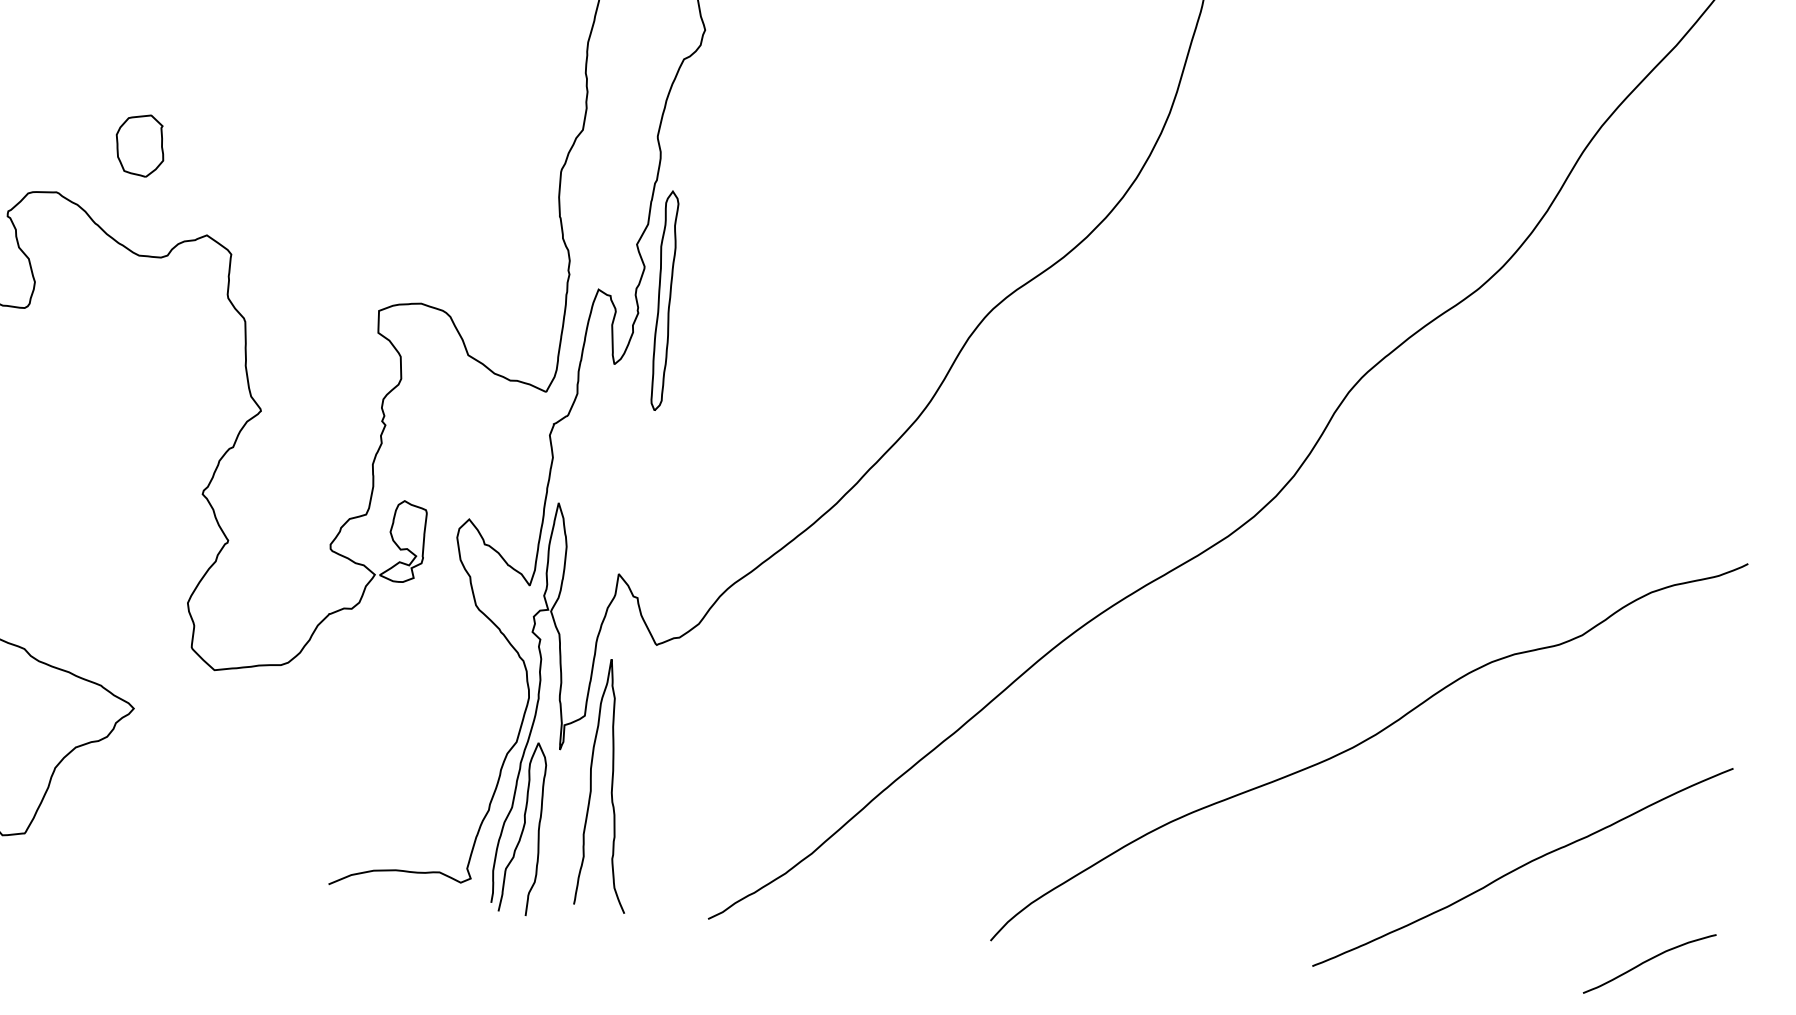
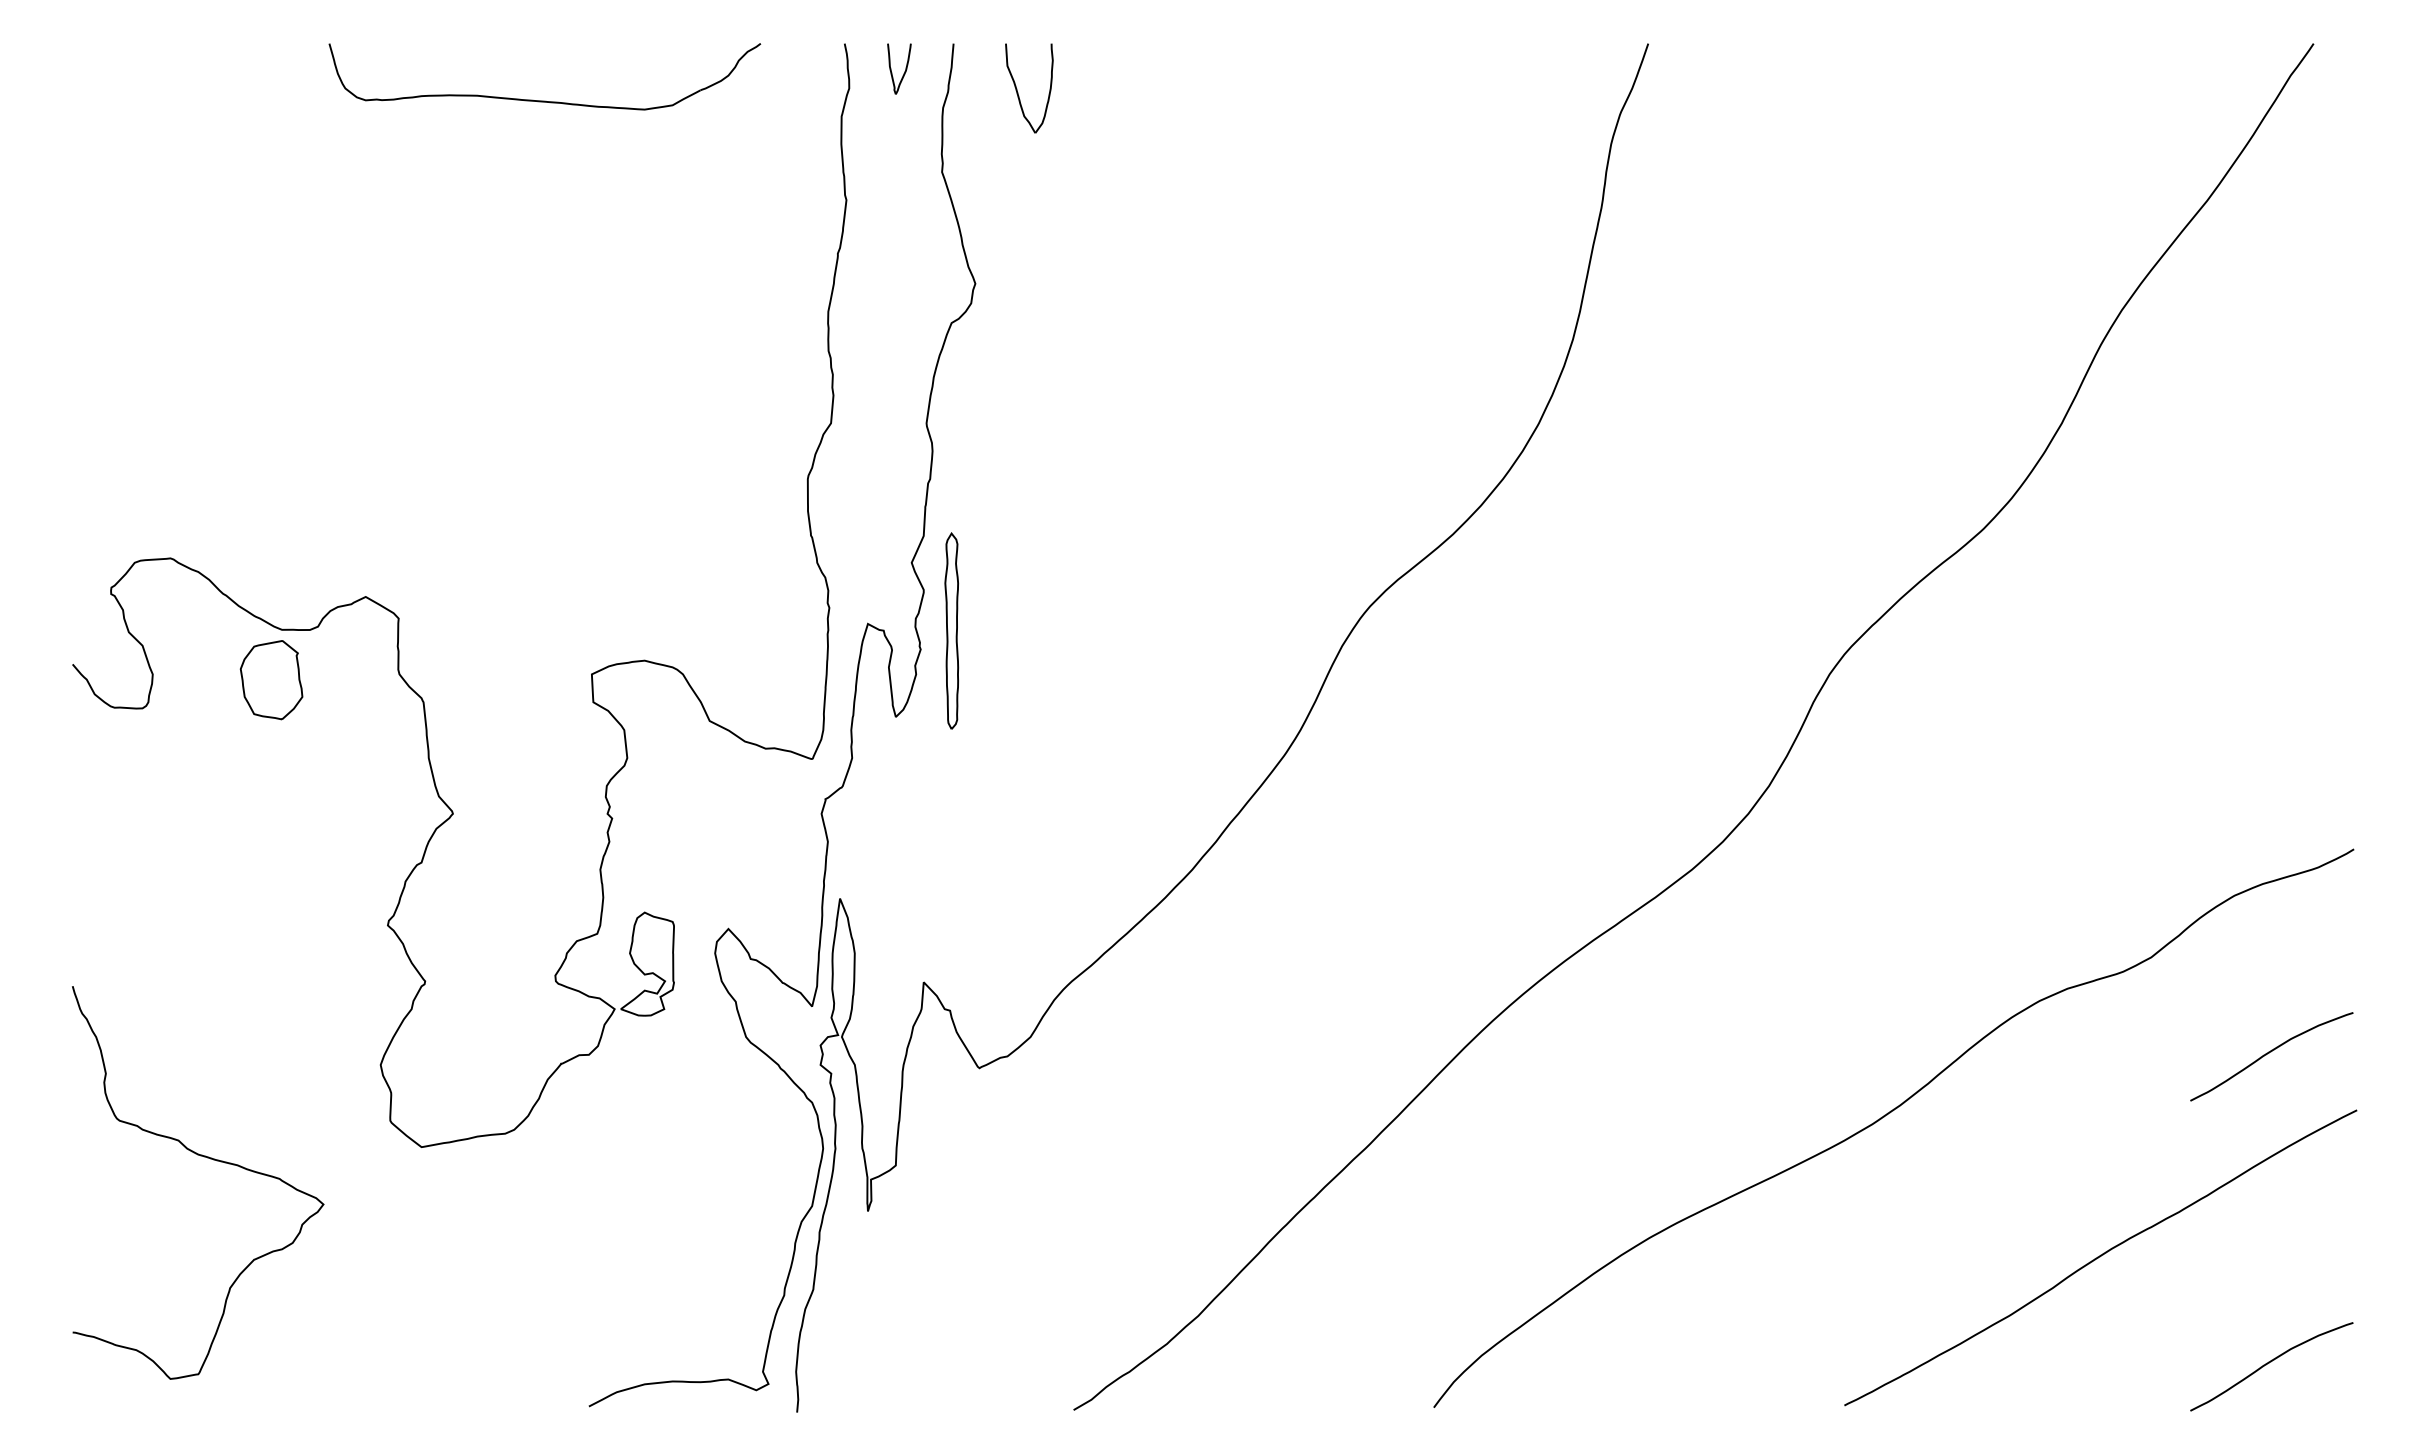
part: (140, 145) -> (271, 680), moved
part: (663, 300) -> (951, 630), size x0.7
curve: (1668, 718) -> (2269, 1053), added
curve: (611, 785) -> (937, 1251), removed
curve: (523, 828) -> (829, 1314), removed

